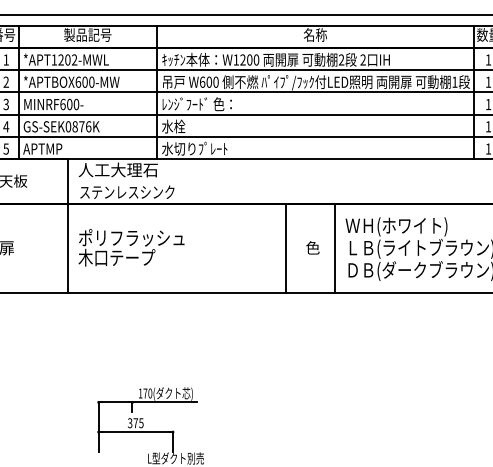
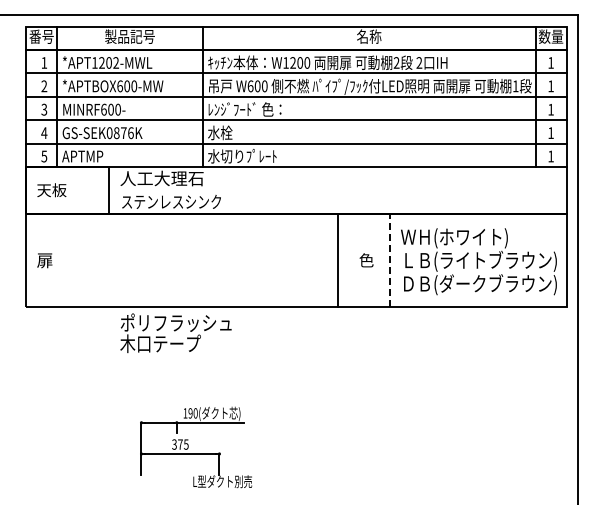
text: (131, 247) -> (175, 332), moved
line: (68, 248) -> (109, 260), removed
line: (334, 248) -> (389, 260), solid -> dashed
text: (145, 393) -> (190, 413), 170( -> 190(

